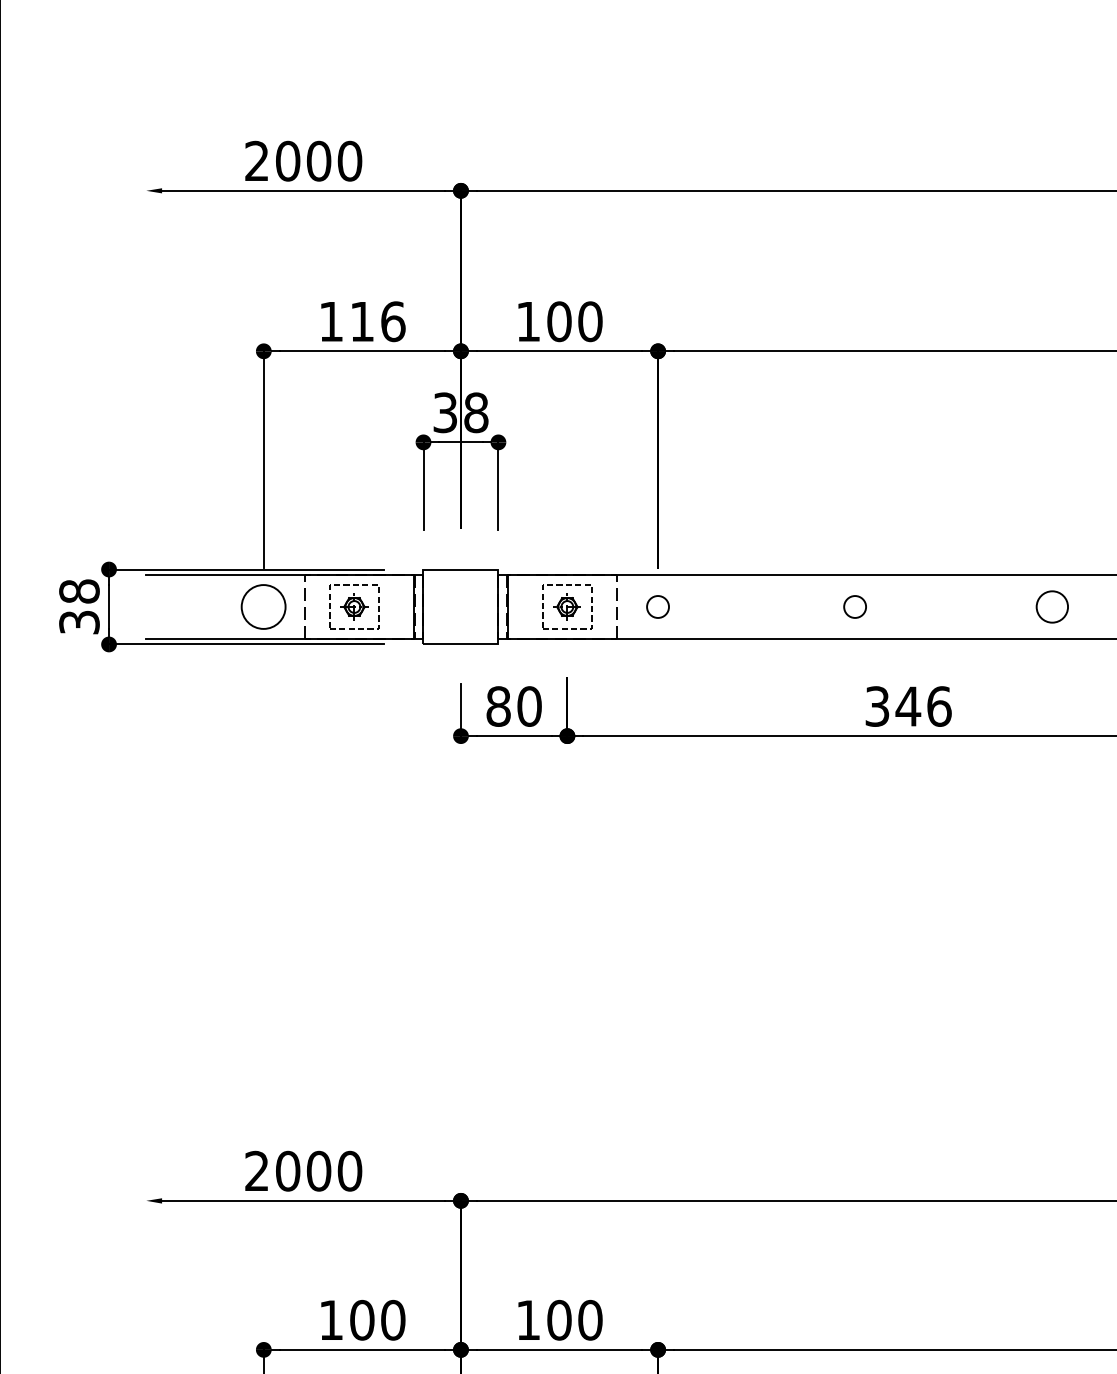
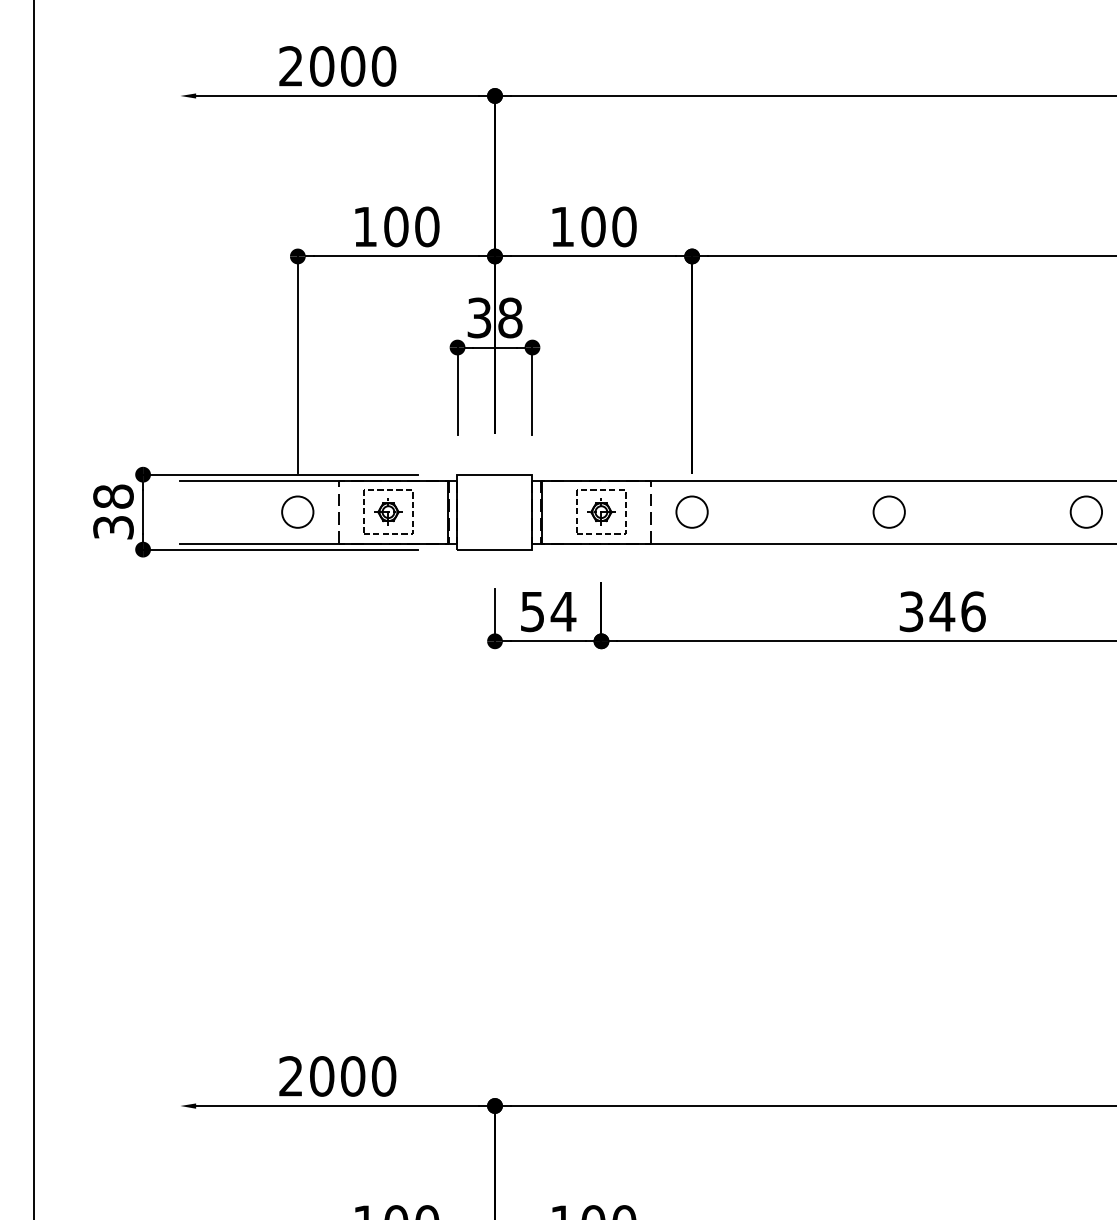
text: (377, 321) -> (411, 226), 116 -> 100
circle: (263, 606) -> (297, 511), size x0.71
circle: (657, 606) -> (691, 511), size x1.43
circle: (854, 606) -> (888, 511), size x1.43
text: (514, 706) -> (548, 611), 80 -> 54

